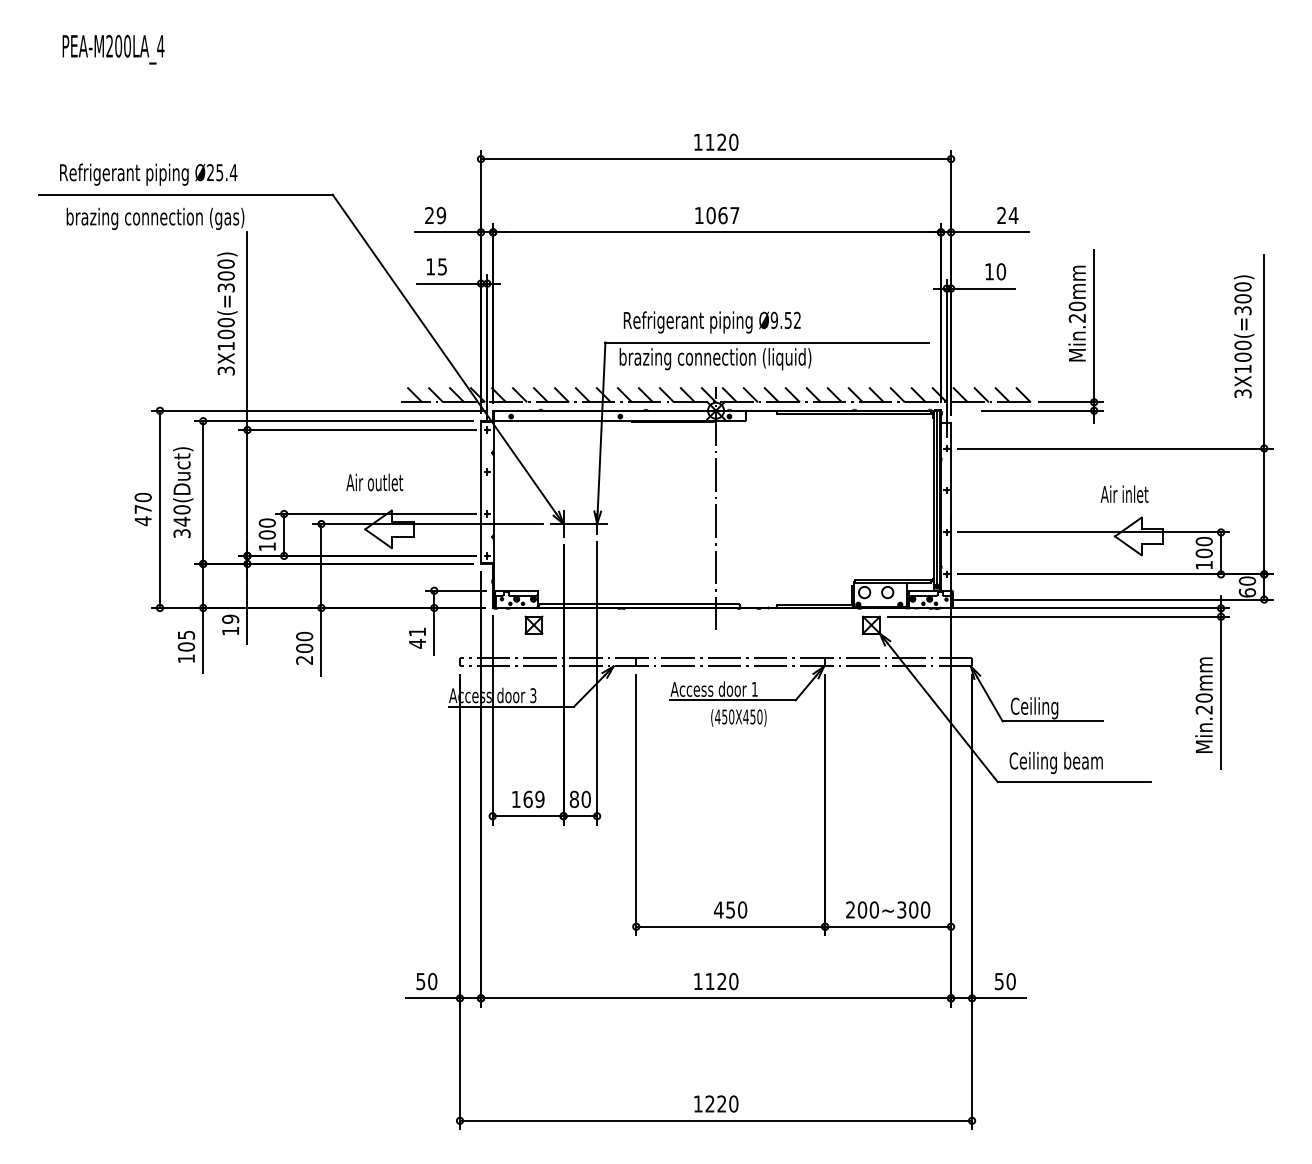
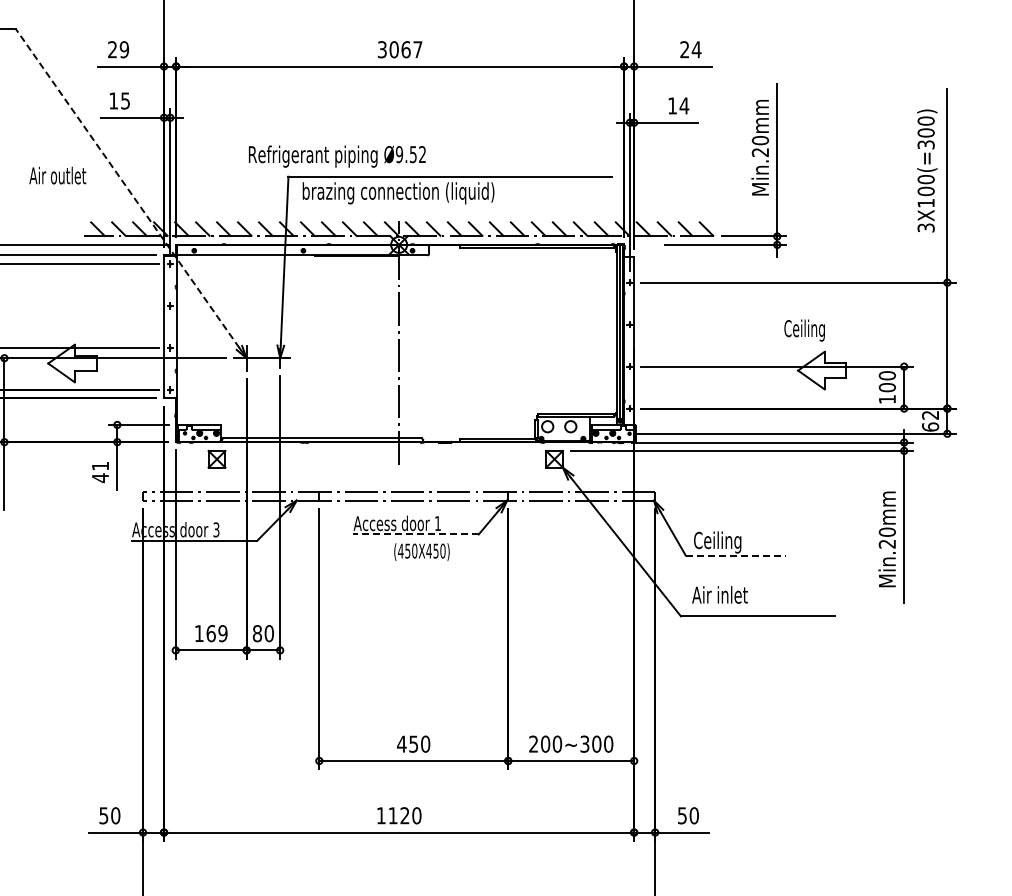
text: (698, 215) -> (381, 49), 1067 -> 3067
text: (1001, 271) -> (684, 105), 10 -> 14
text: (711, 322) -> (336, 156), moved
line: (444, 354) -> (127, 188), solid -> dashed
text: (374, 482) -> (57, 175), moved
text: (1124, 496) -> (807, 330), Air inlet -> Ceiling
text: (1247, 580) -> (930, 414), 60 -> 62
line: (733, 700) -> (416, 534), solid -> dashed
line: (1053, 721) -> (736, 555), solid -> dashed
text: (1055, 762) -> (738, 596), Ceiling beam -> Air inlet

